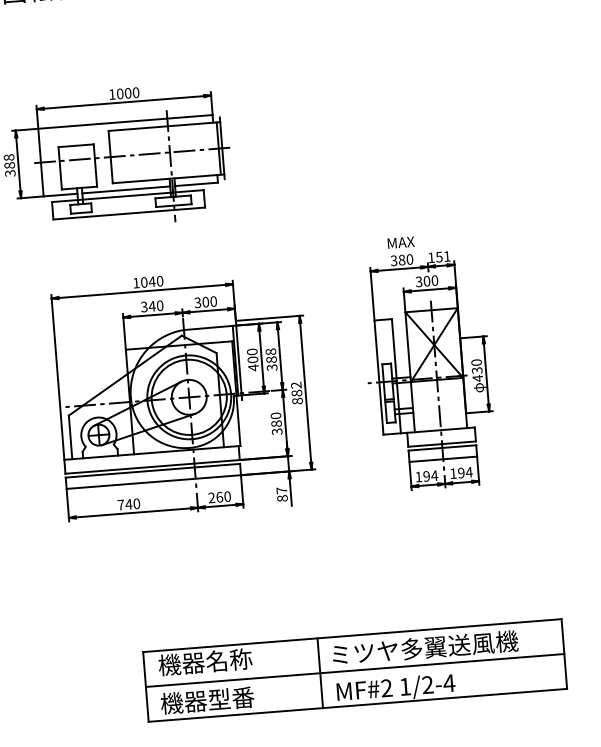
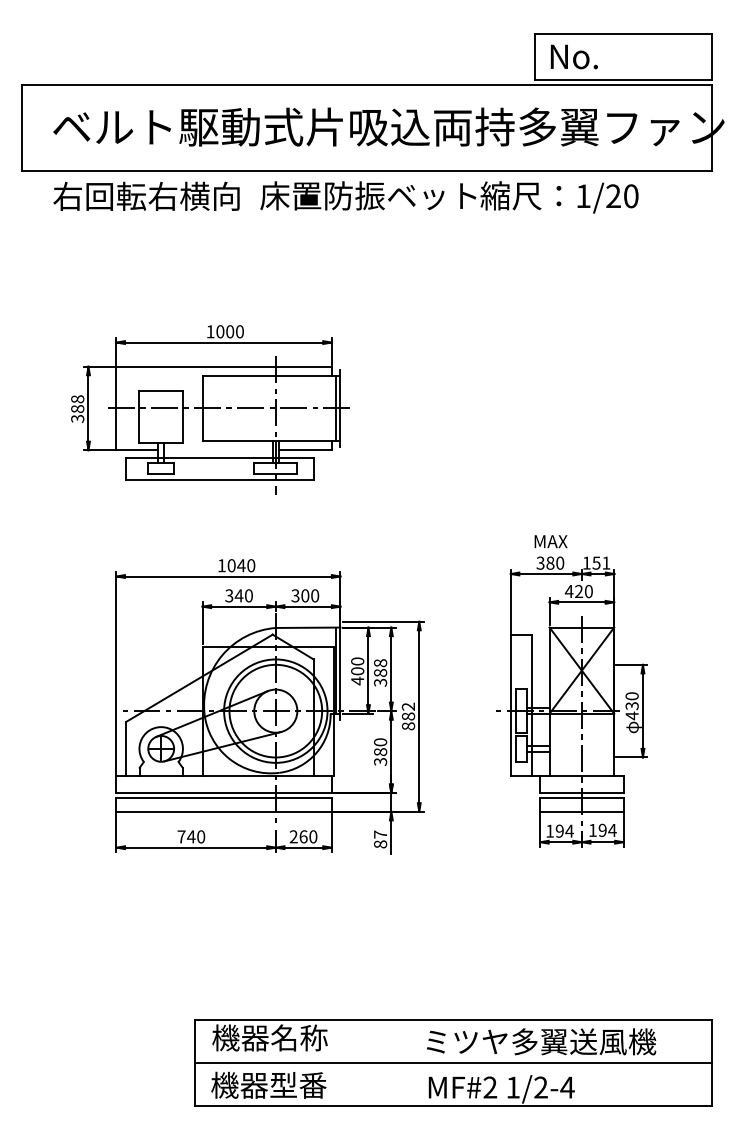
line: (126, 190) -> (218, 450), removed
text: (422, 281) -> (573, 591), 300 -> 420
line: (320, 673) -> (410, 1062), removed

